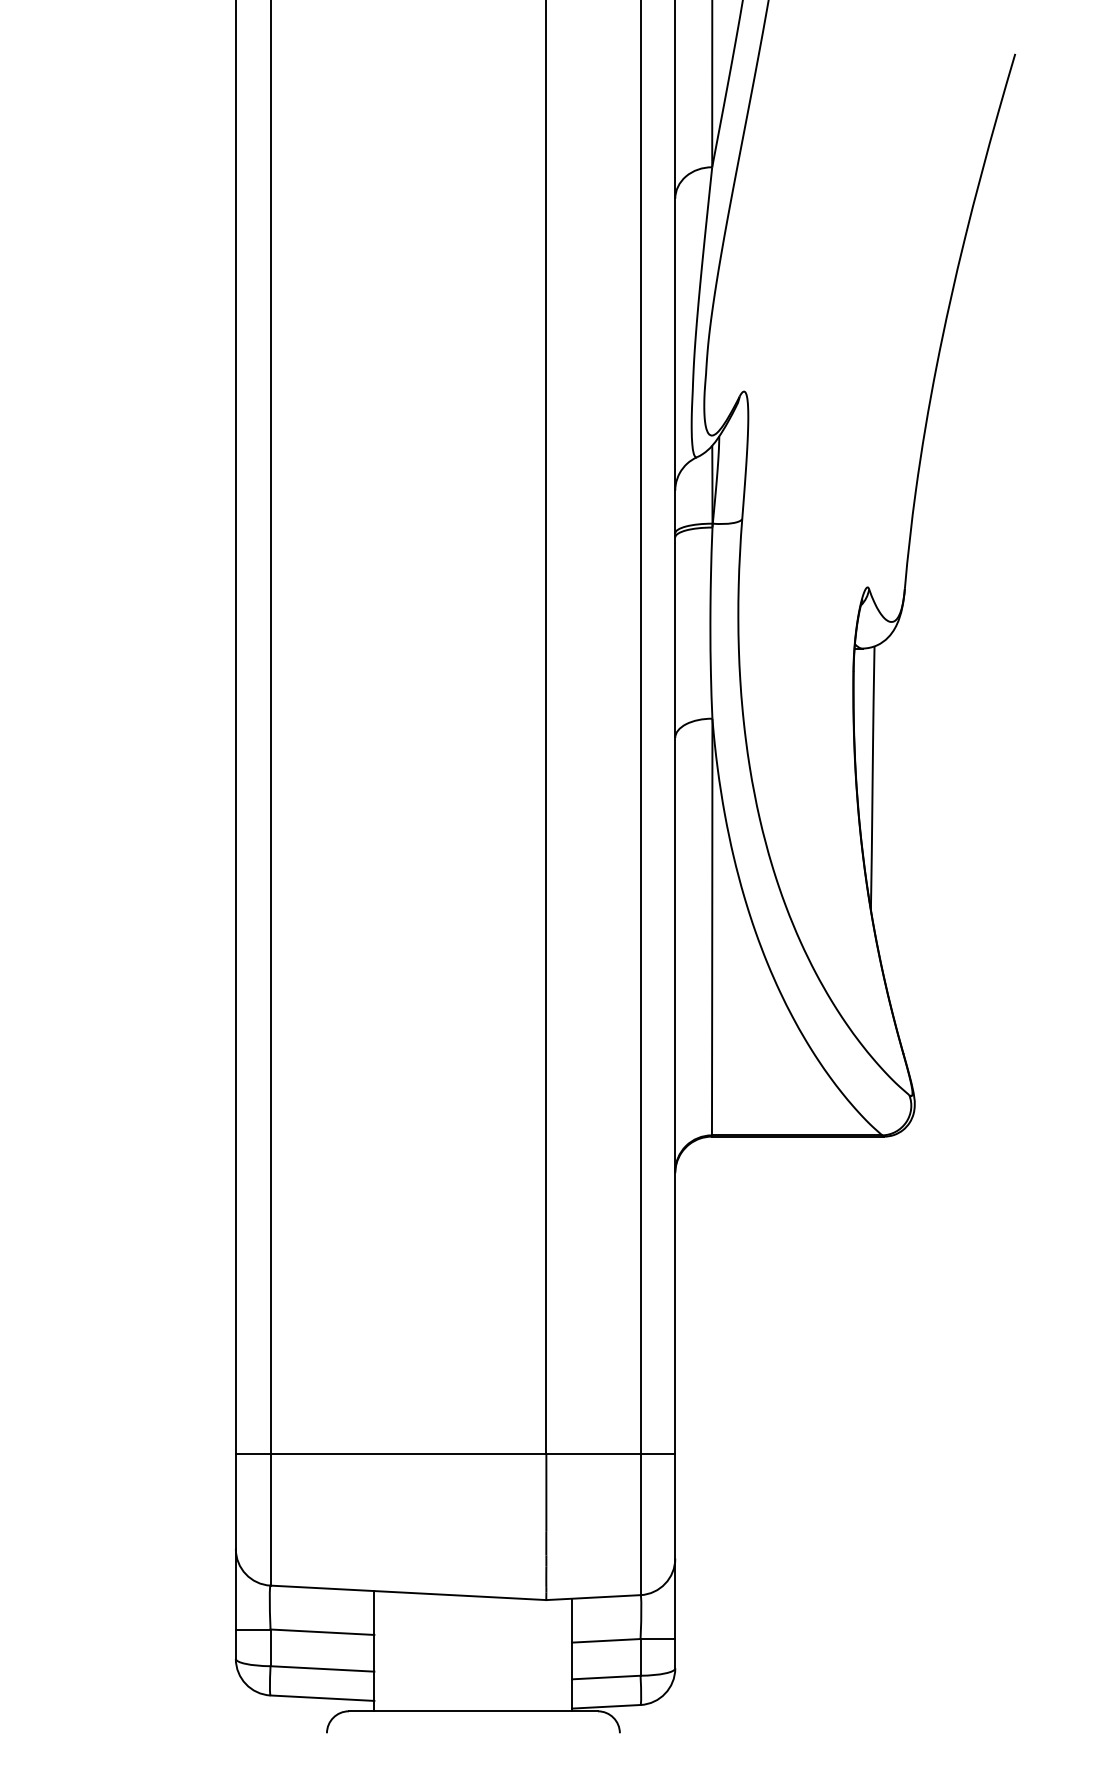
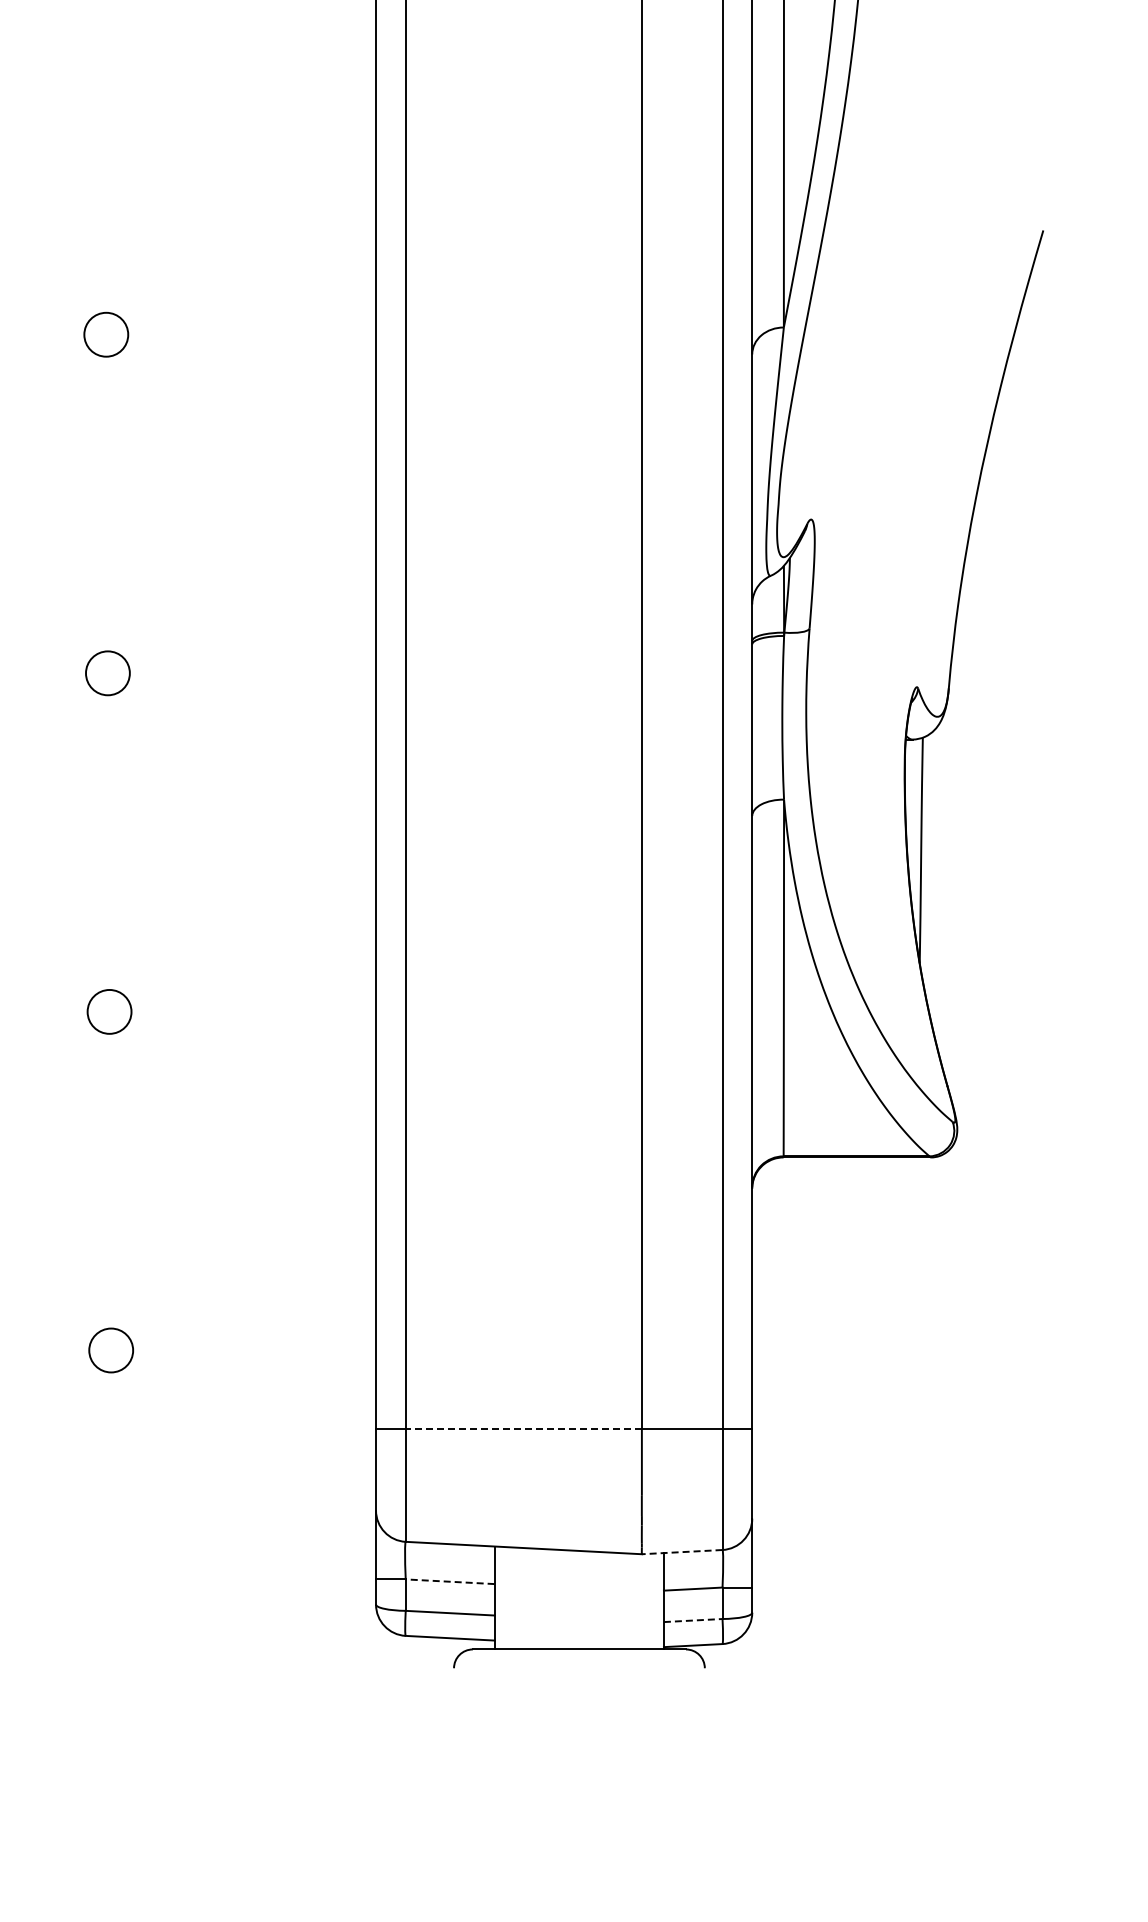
line: (408, 1453) -> (523, 1428), solid -> dashed
line: (592, 1598) -> (681, 1552), solid -> dashed
line: (322, 1631) -> (450, 1581), solid -> dashed
line: (606, 1677) -> (693, 1620), solid -> dashed

